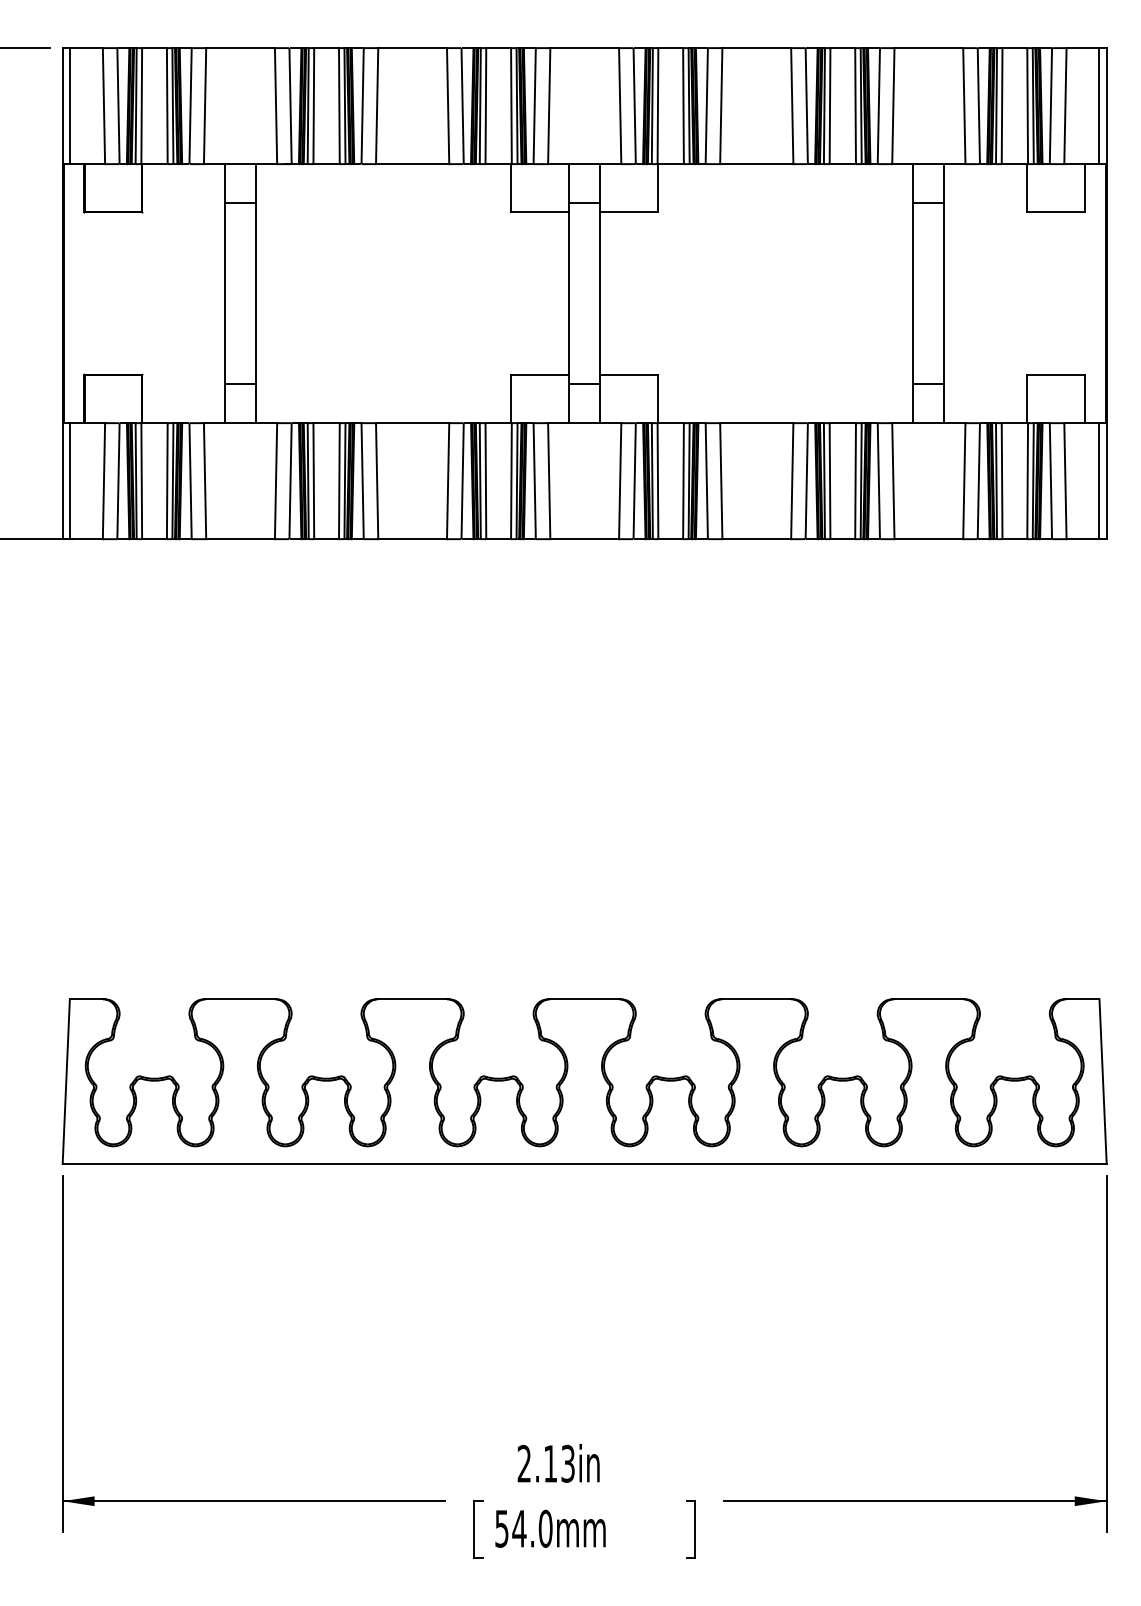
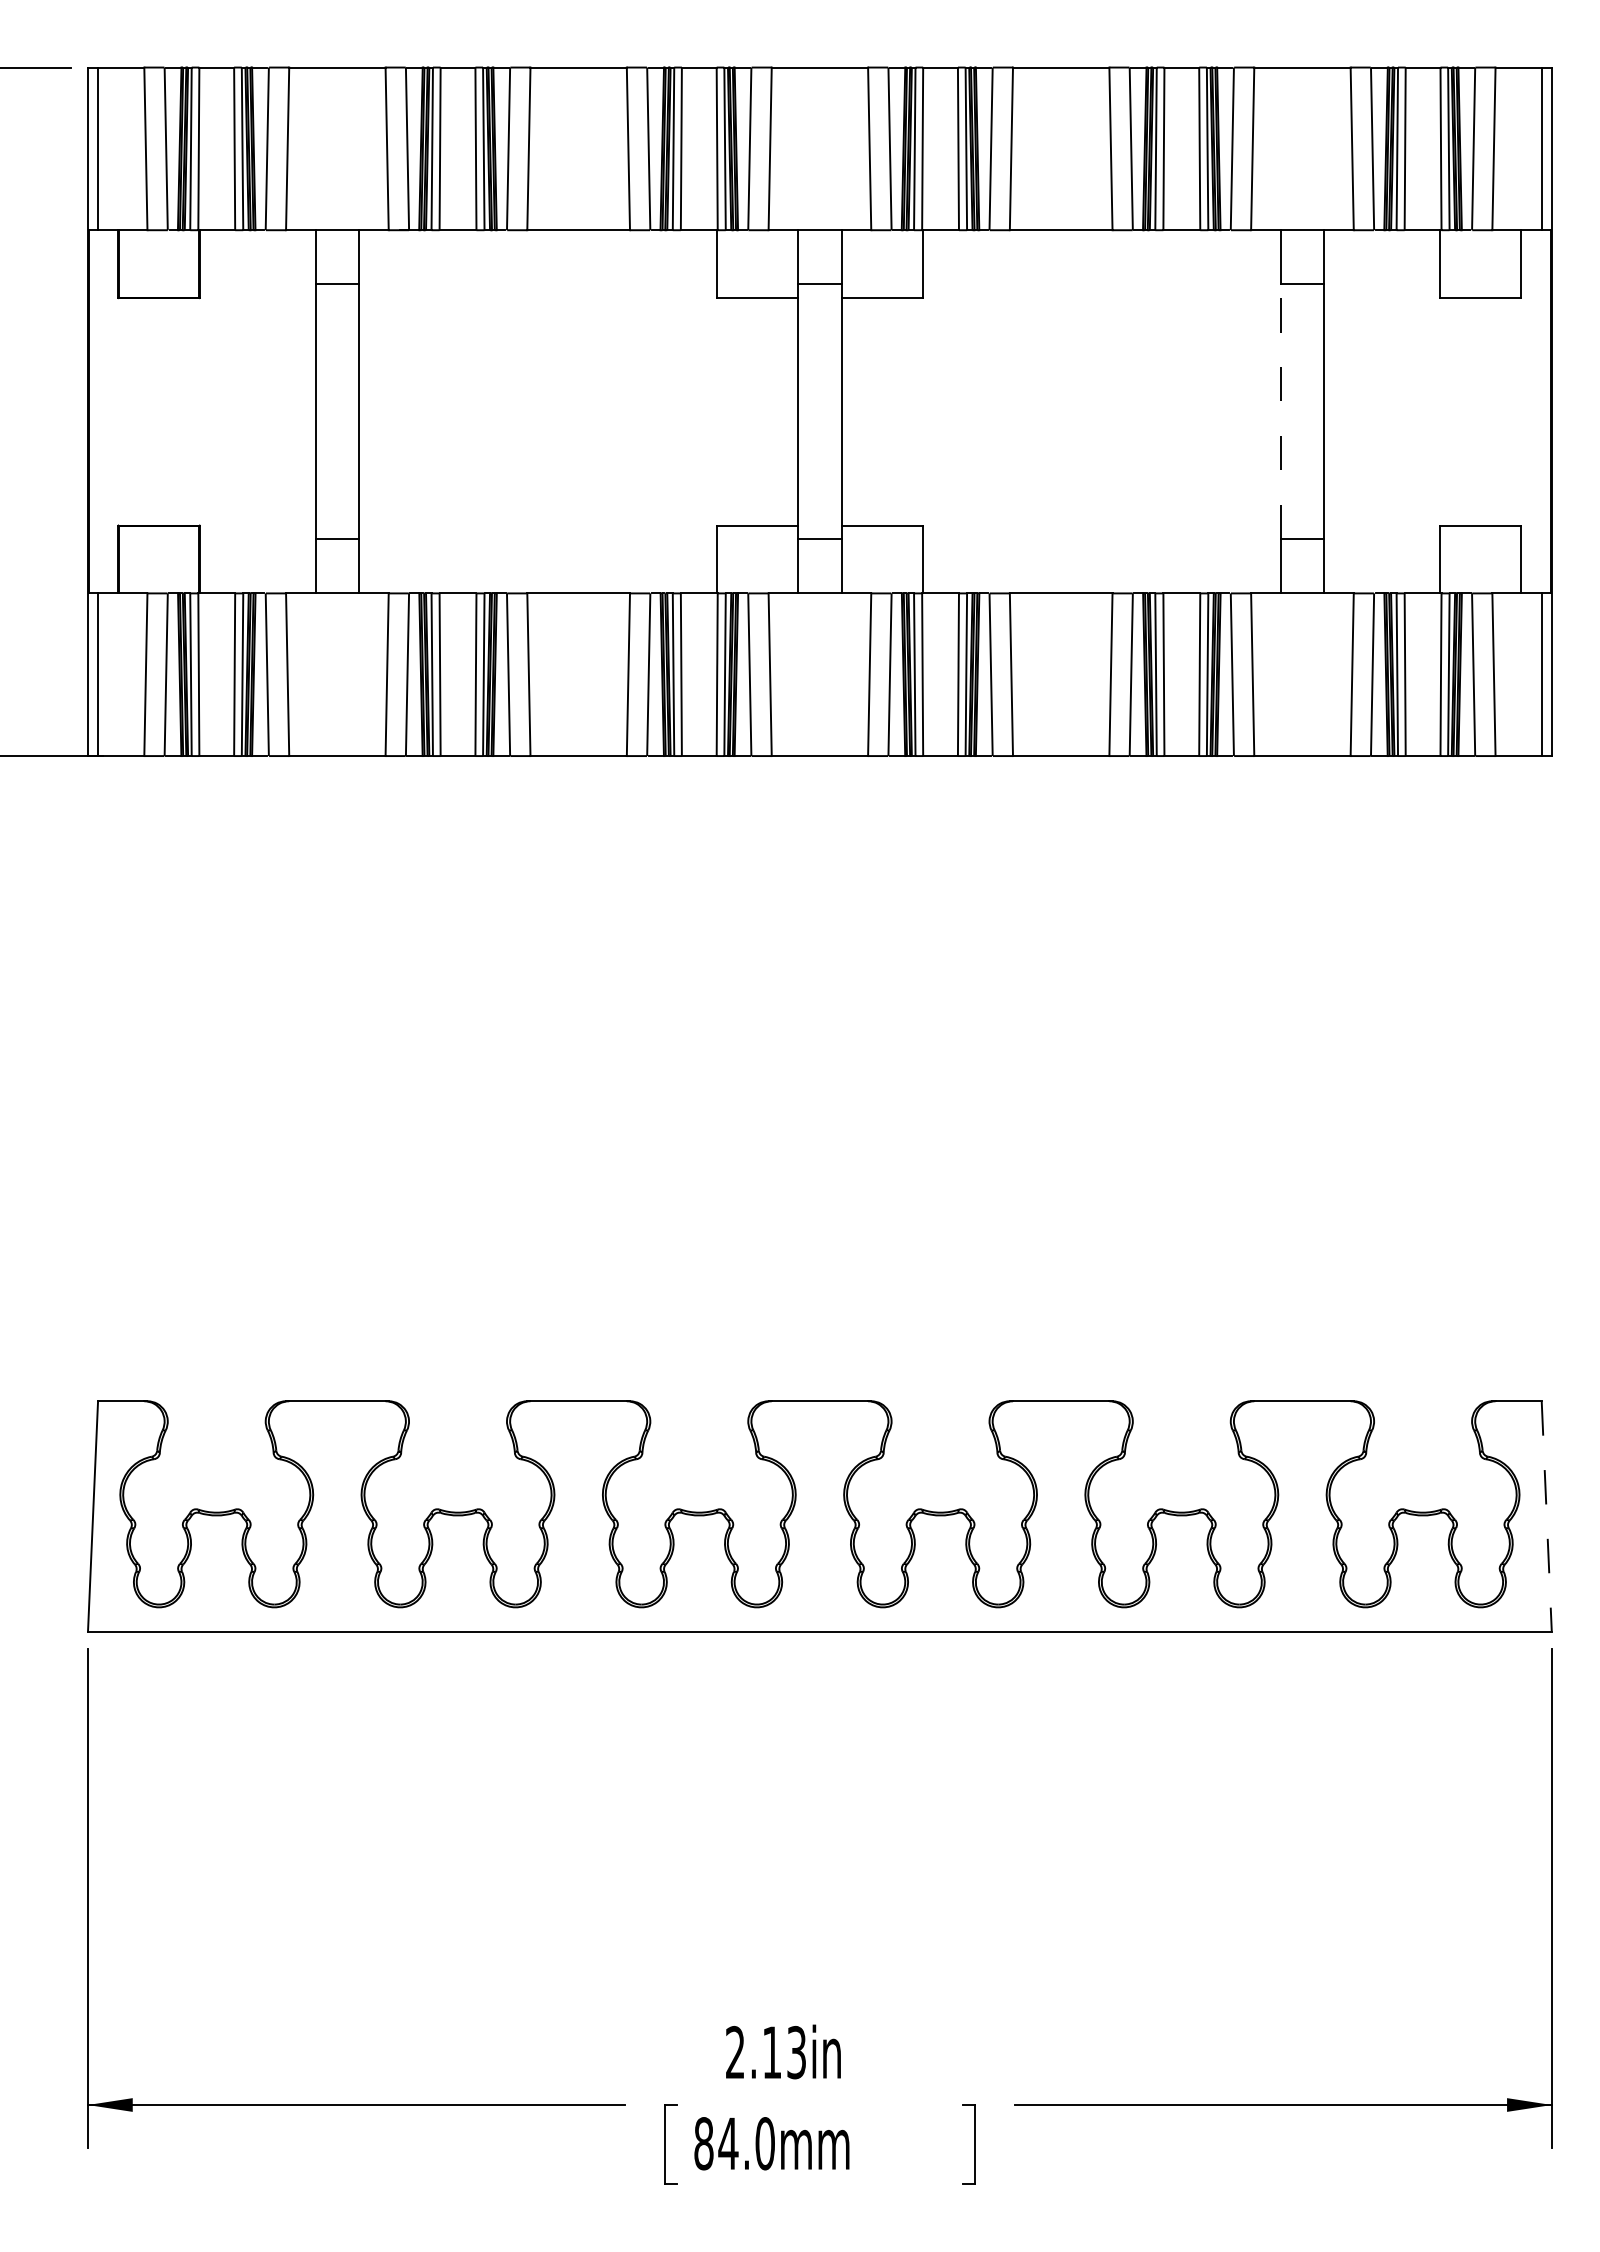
line: (913, 293) -> (1280, 411), solid -> dashed
line: (1102, 1081) -> (1546, 1516), solid -> dashed
text: (501, 1528) -> (703, 2143), 54.0mm -> 84.0mm

